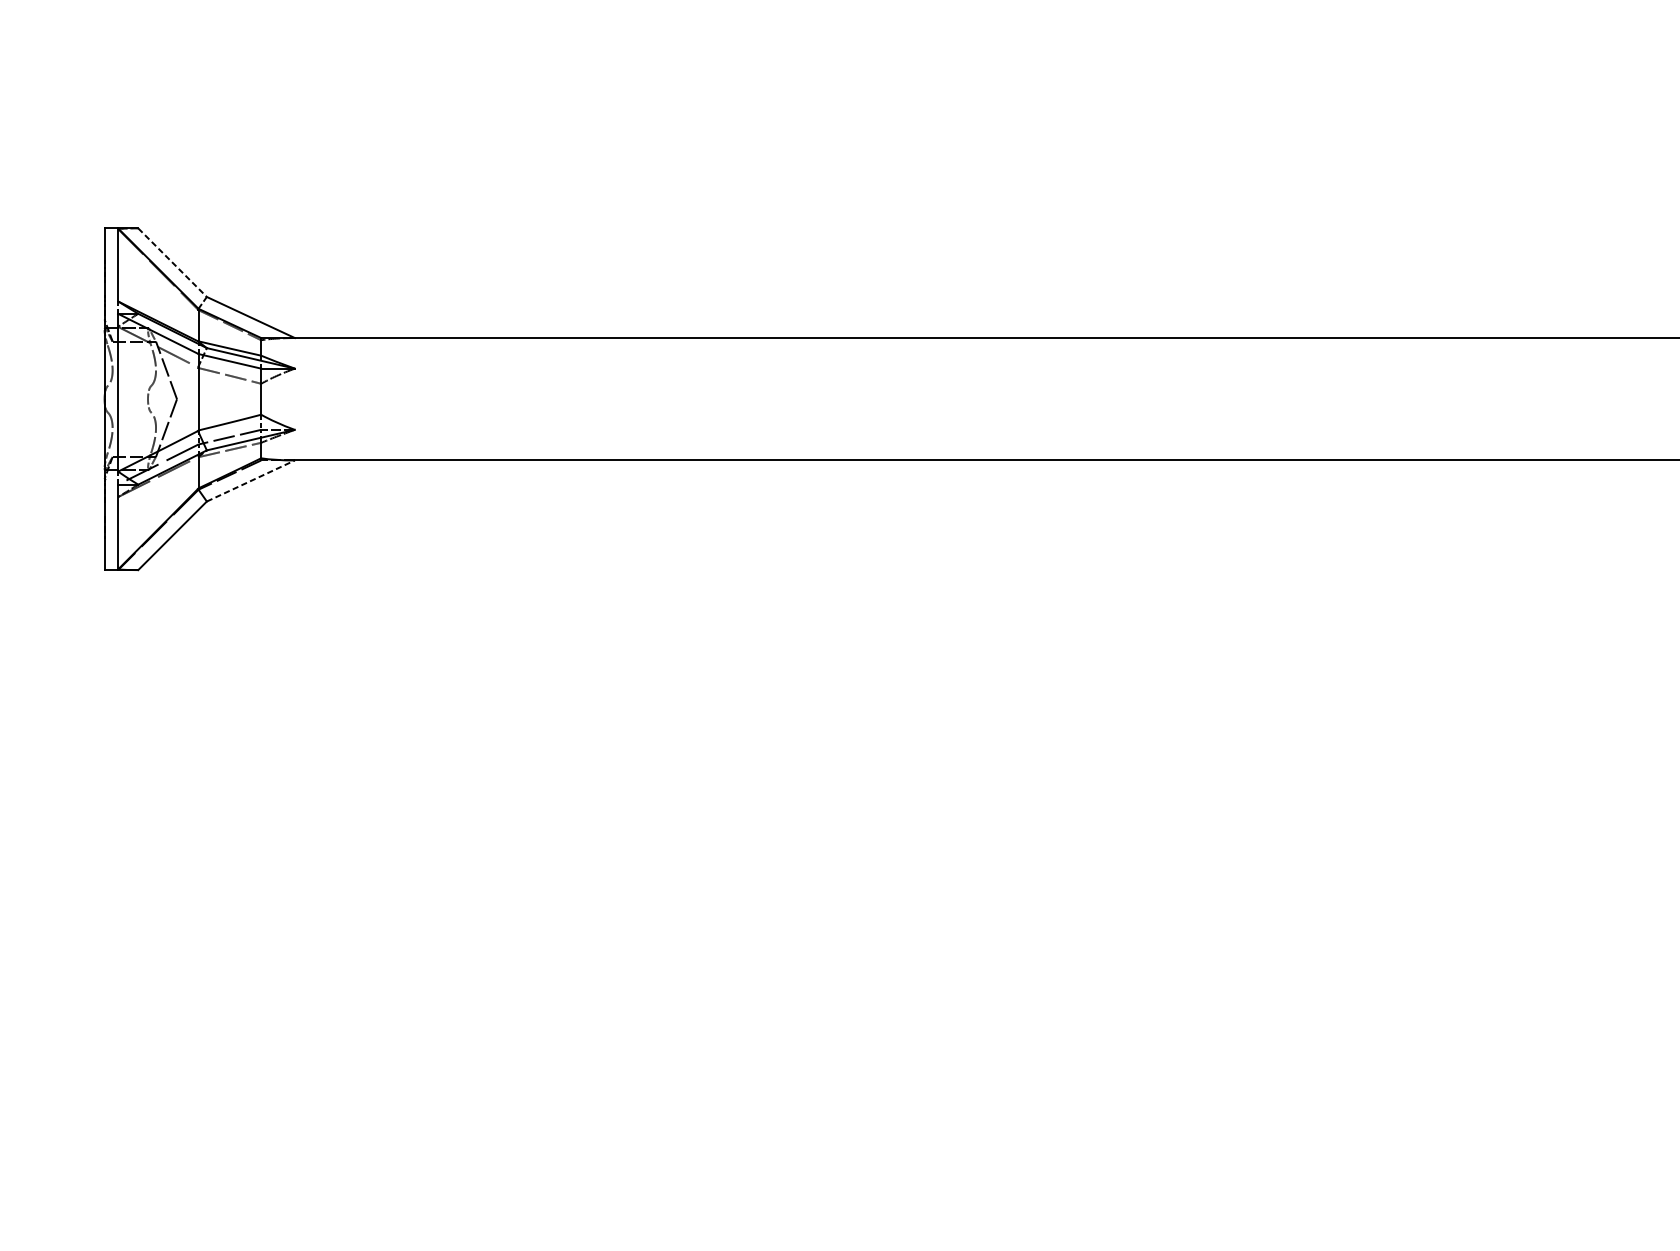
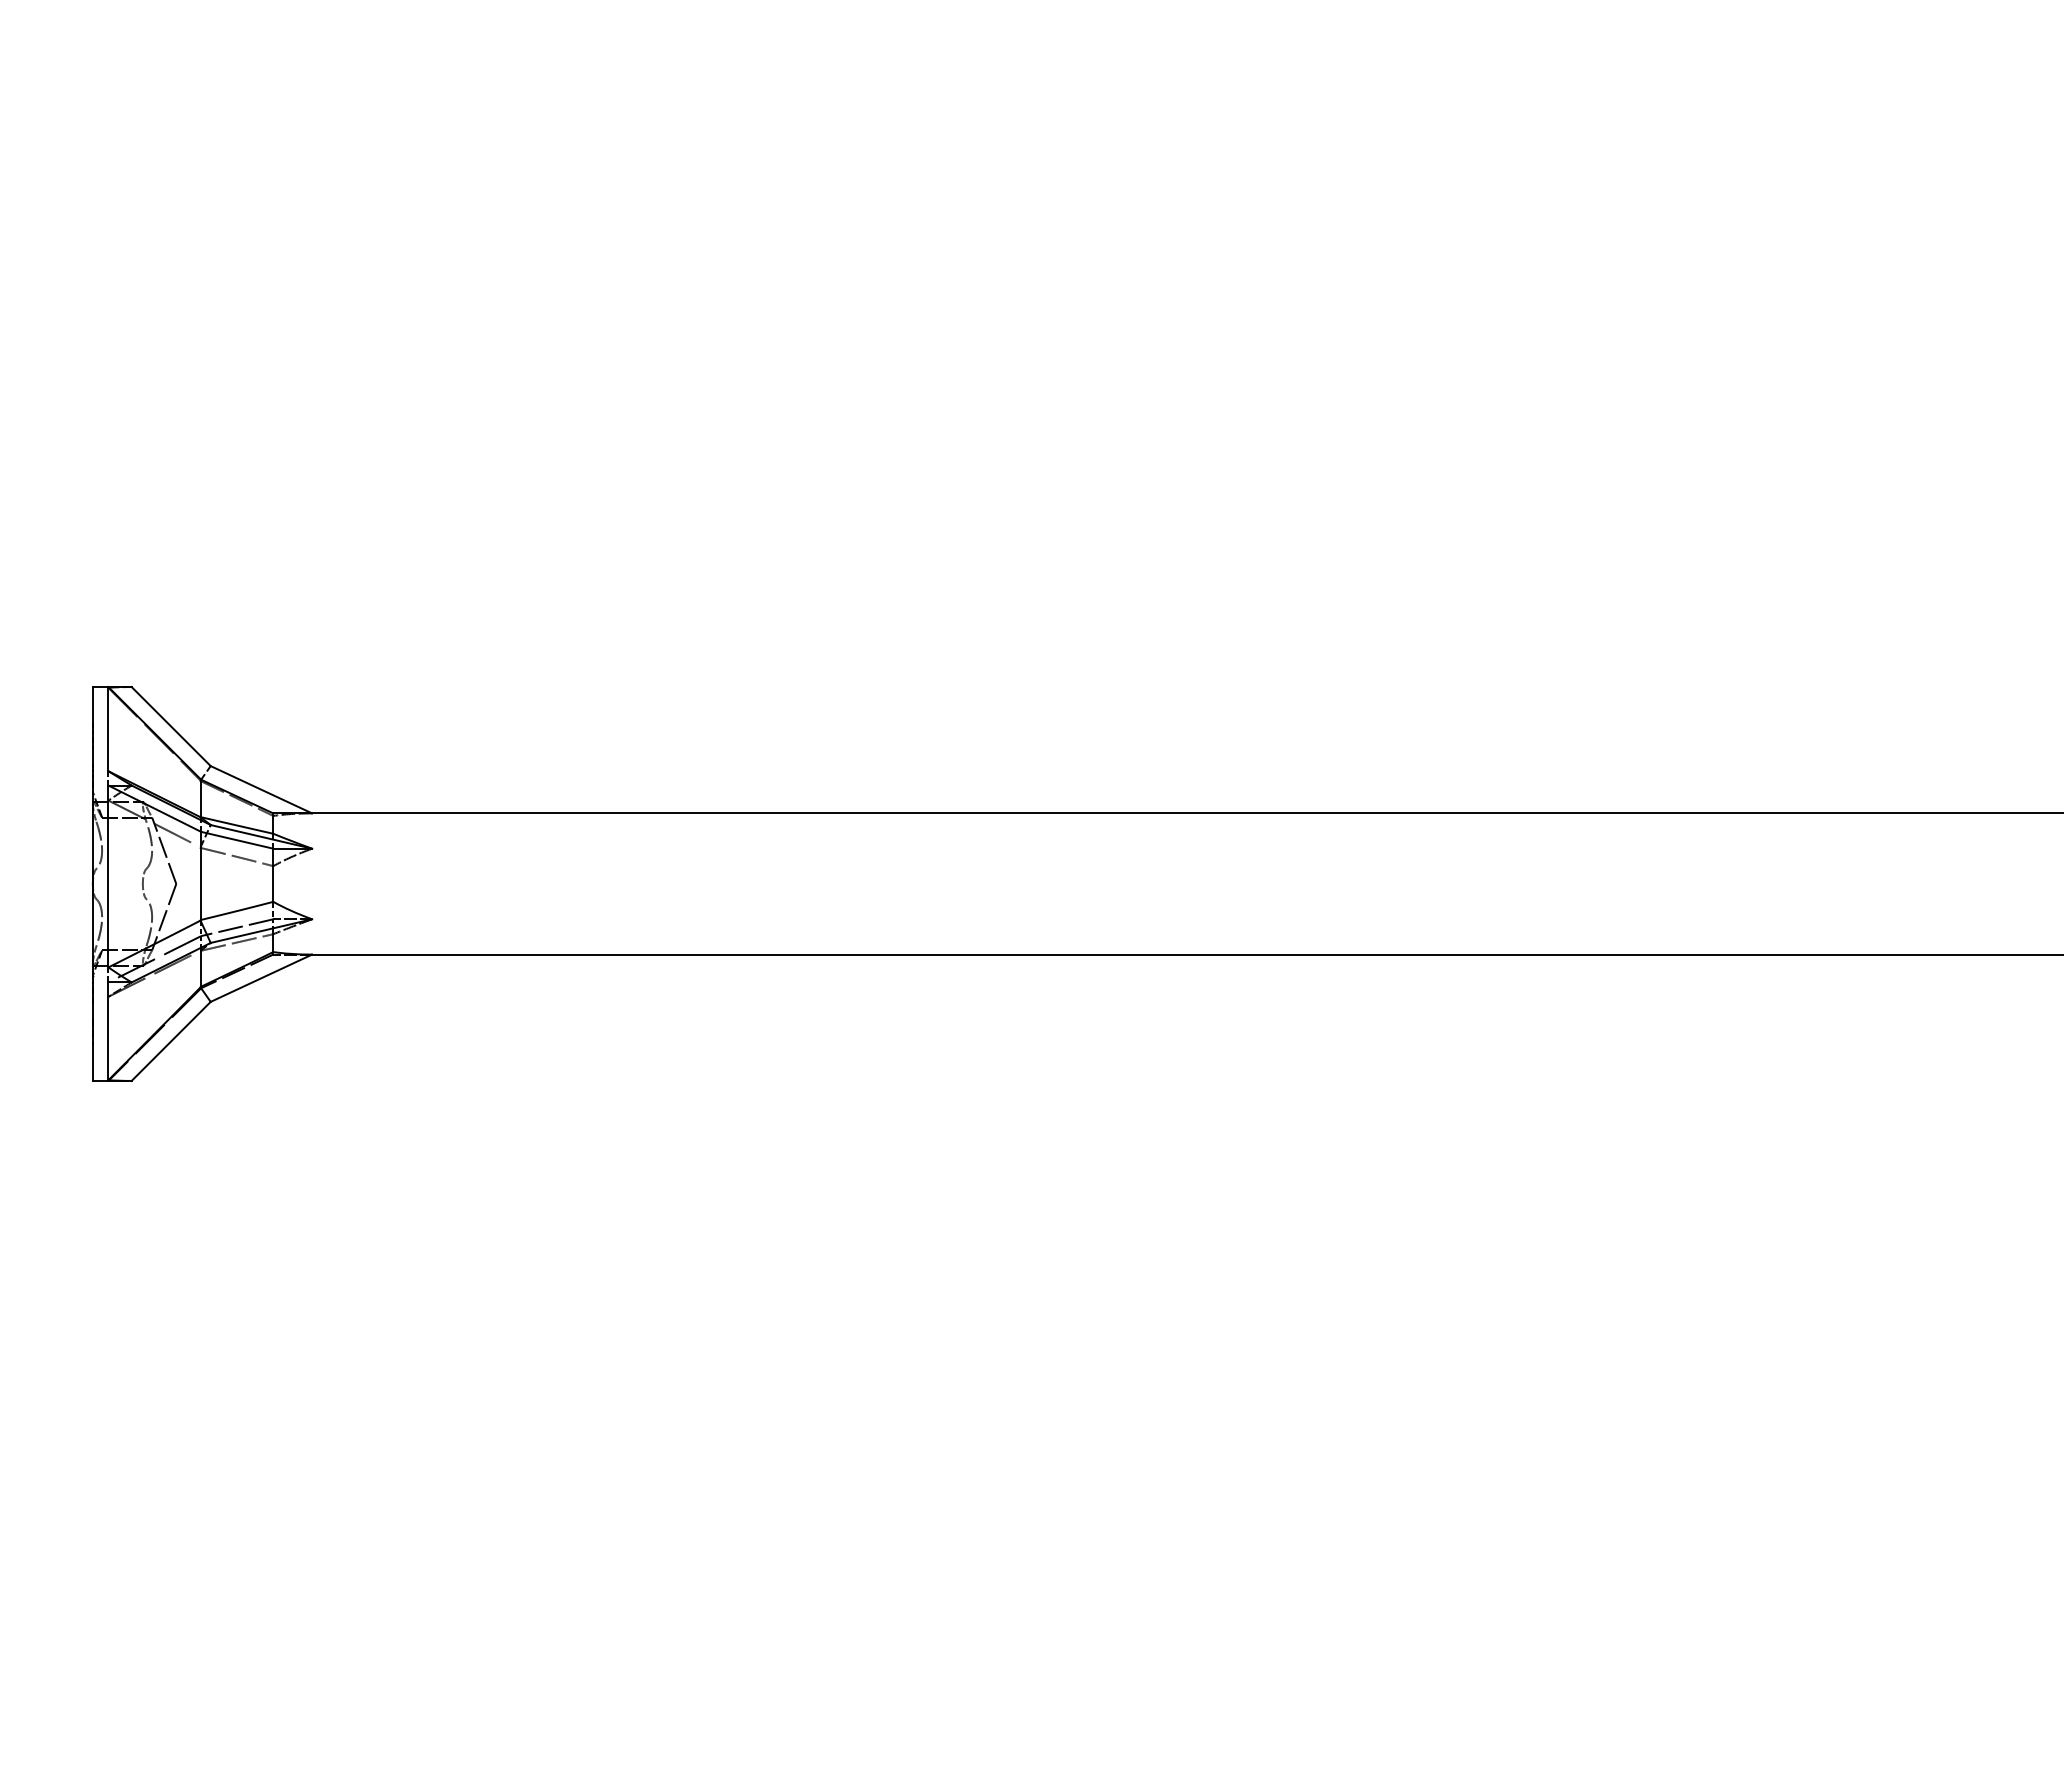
line: (172, 262) -> (171, 726), dashed -> solid
line: (250, 481) -> (261, 978), dashed -> solid

